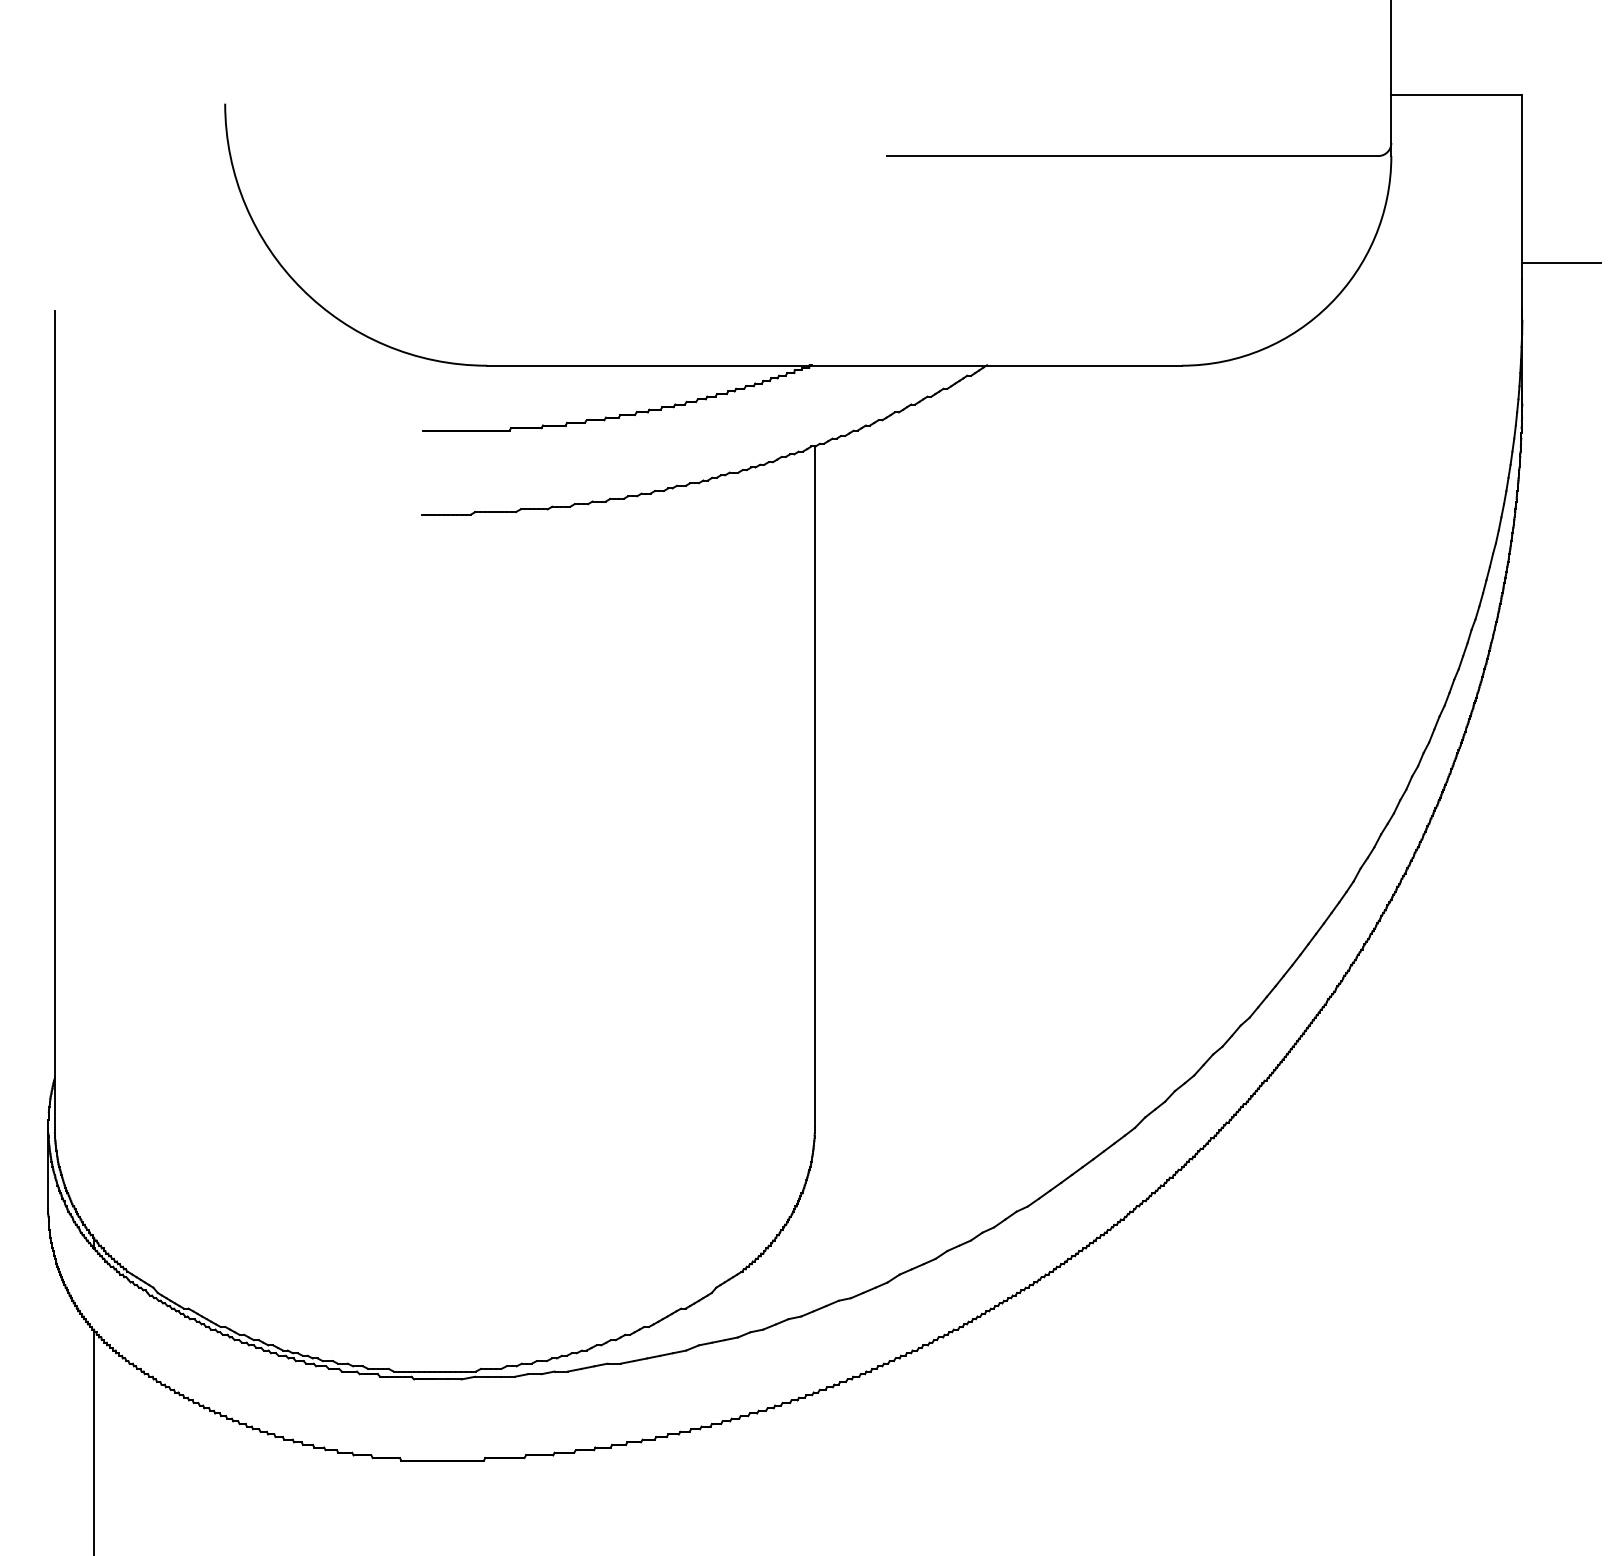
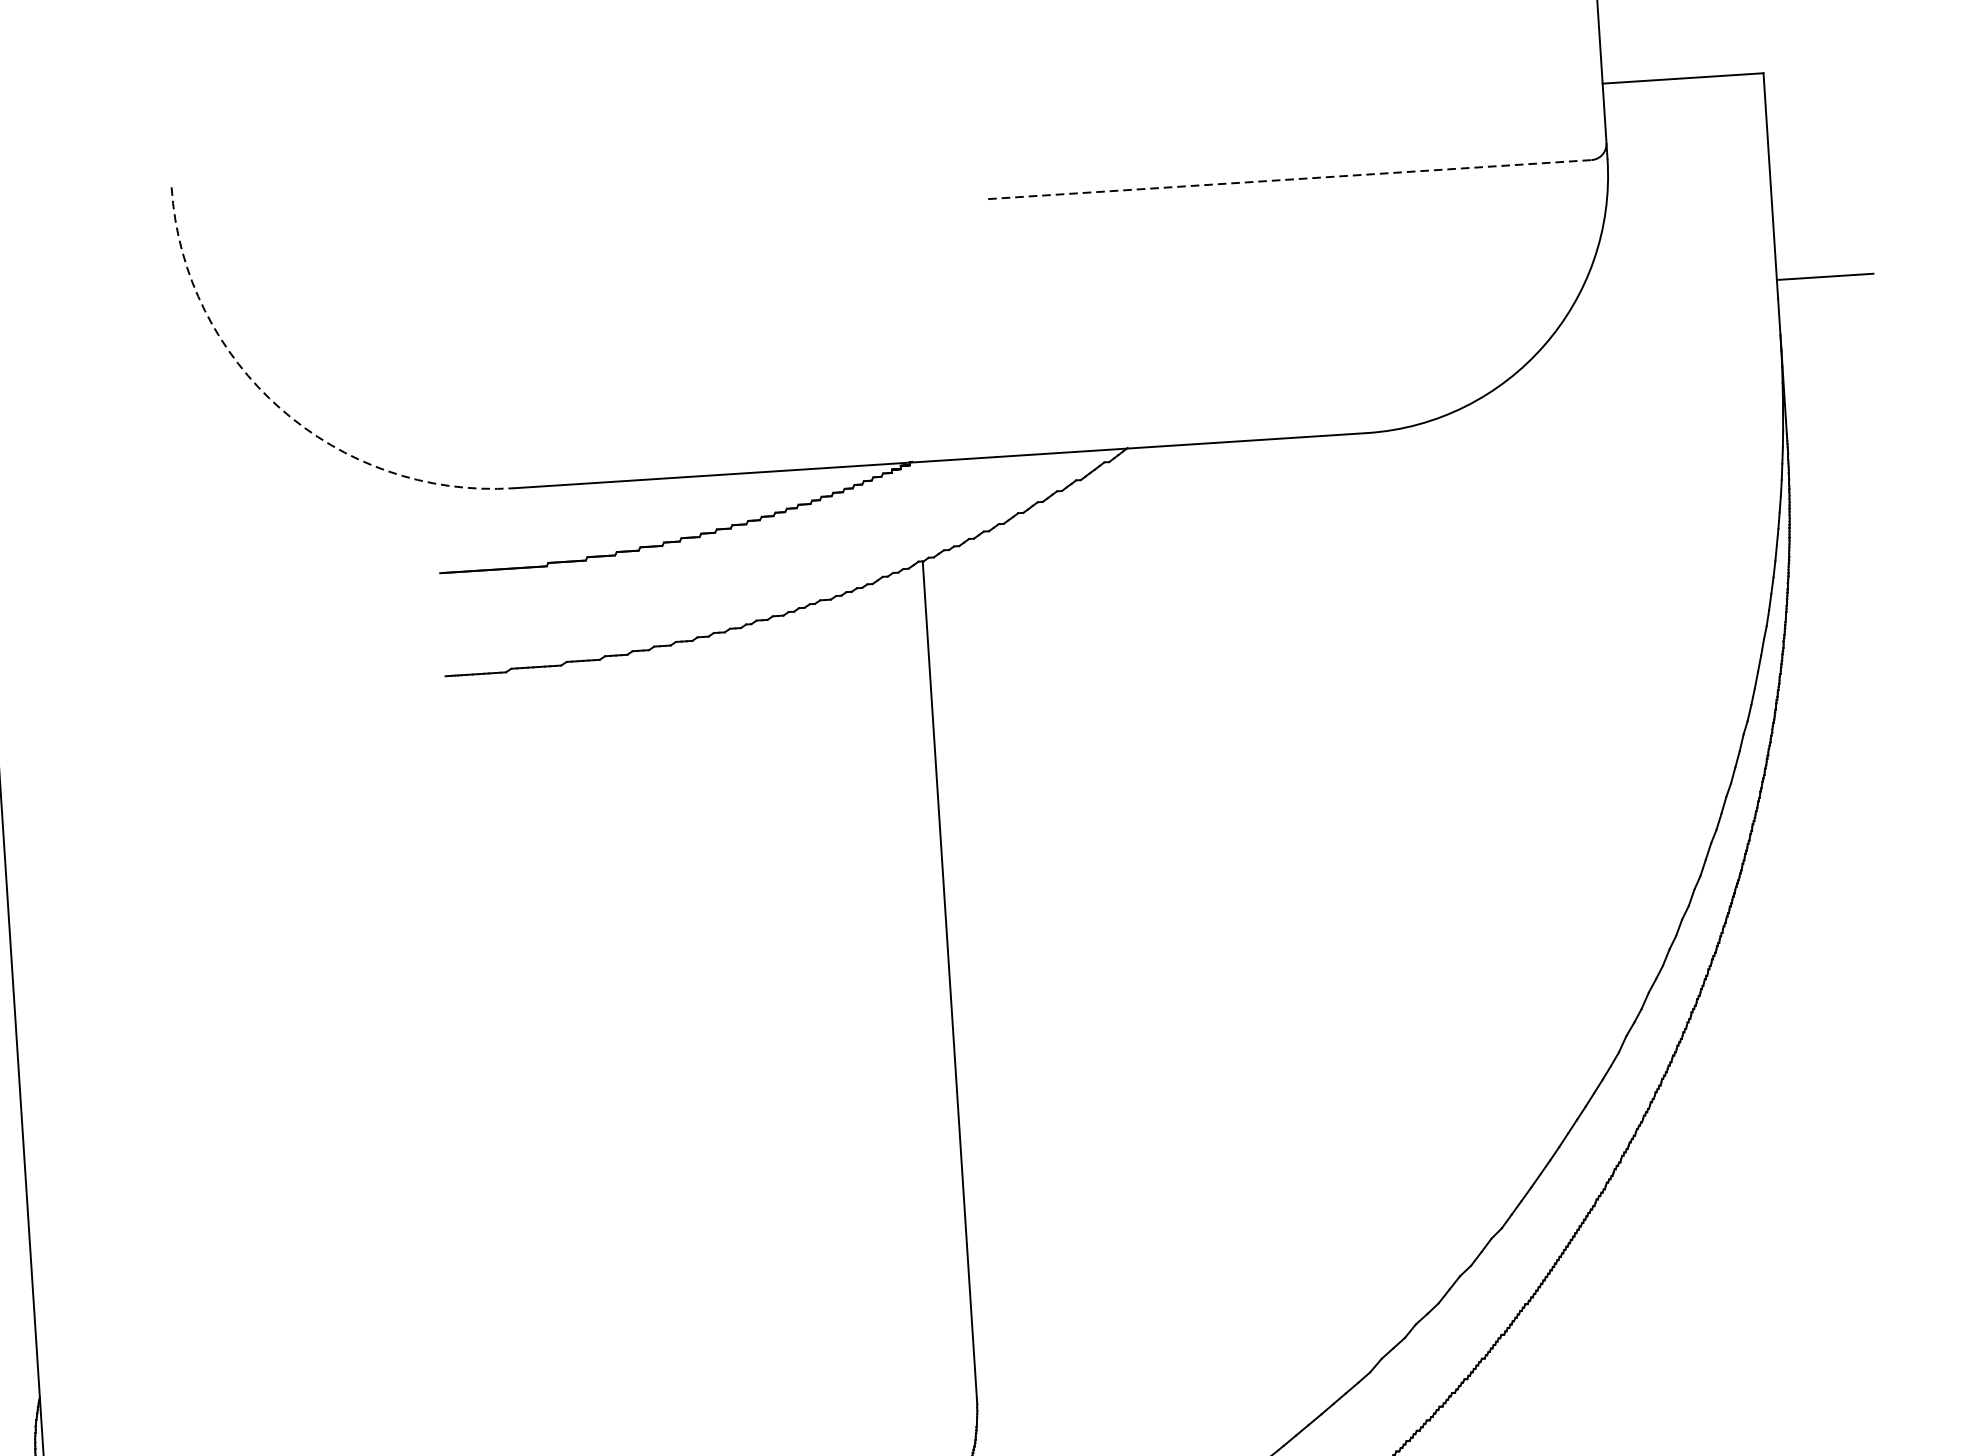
line: (1132, 156) -> (1289, 180), solid -> dashed
arc: (301, 288) -> (279, 408), solid -> dashed

